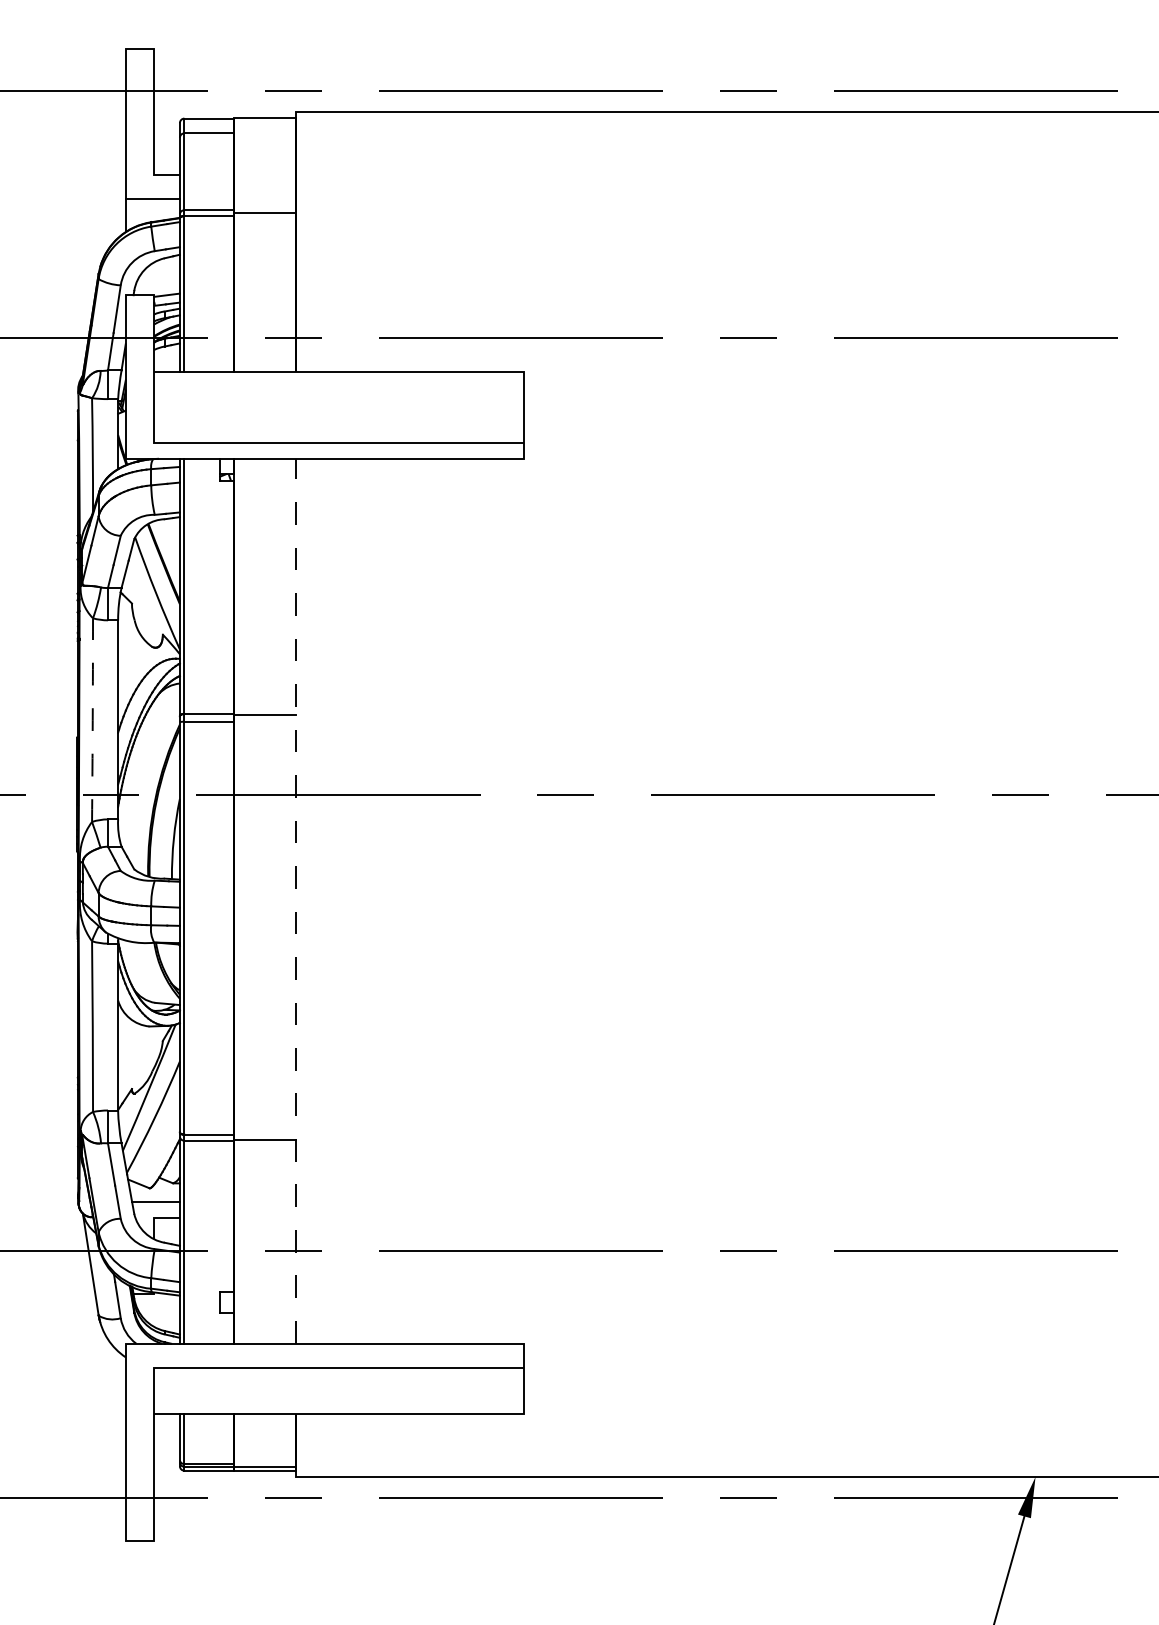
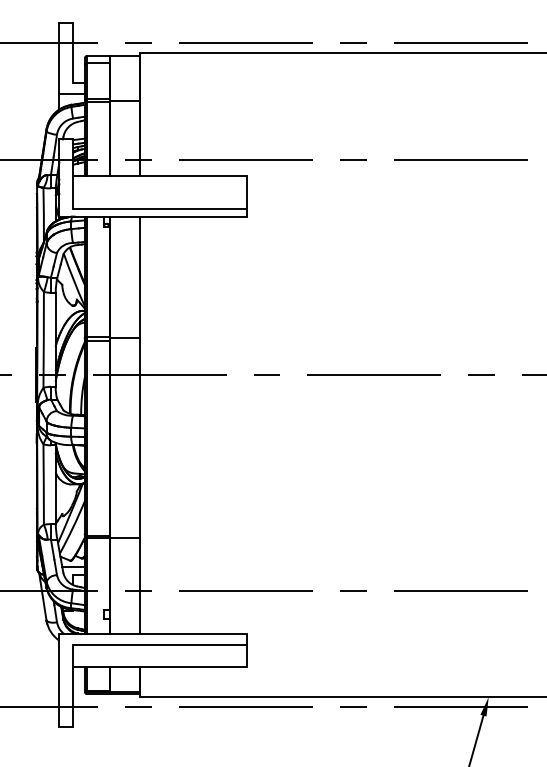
arc: (92, 719) -> (43, 339), dashed -> solid
line: (295, 901) -> (139, 425), dashed -> solid

